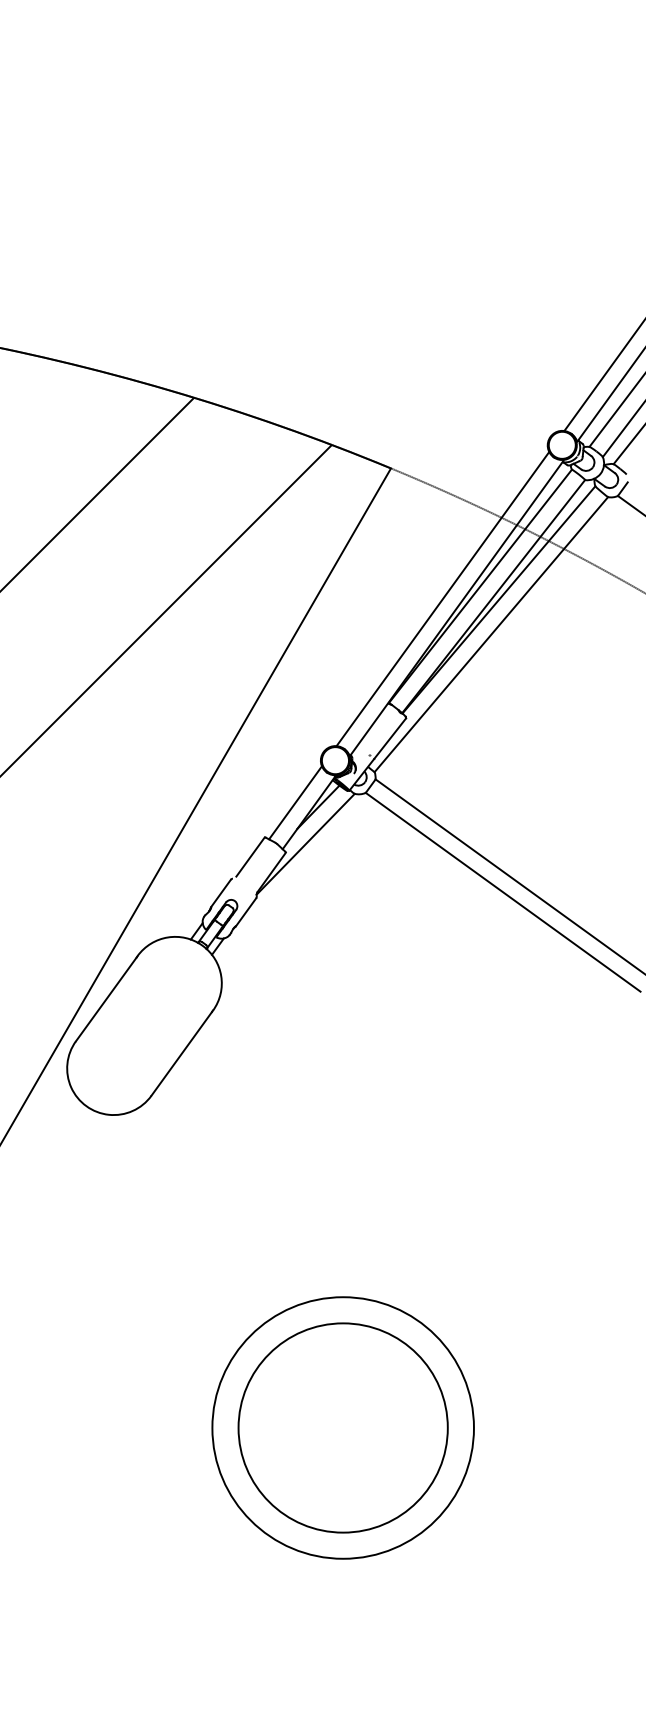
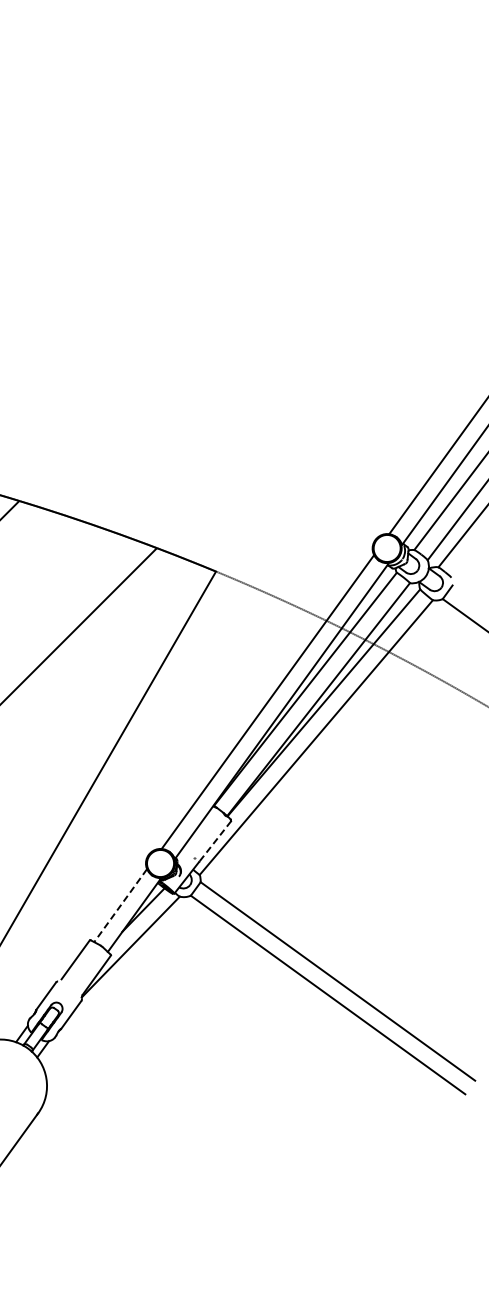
line: (390, 738) -> (215, 841), solid -> dashed
line: (295, 803) -> (120, 906), solid -> dashed

